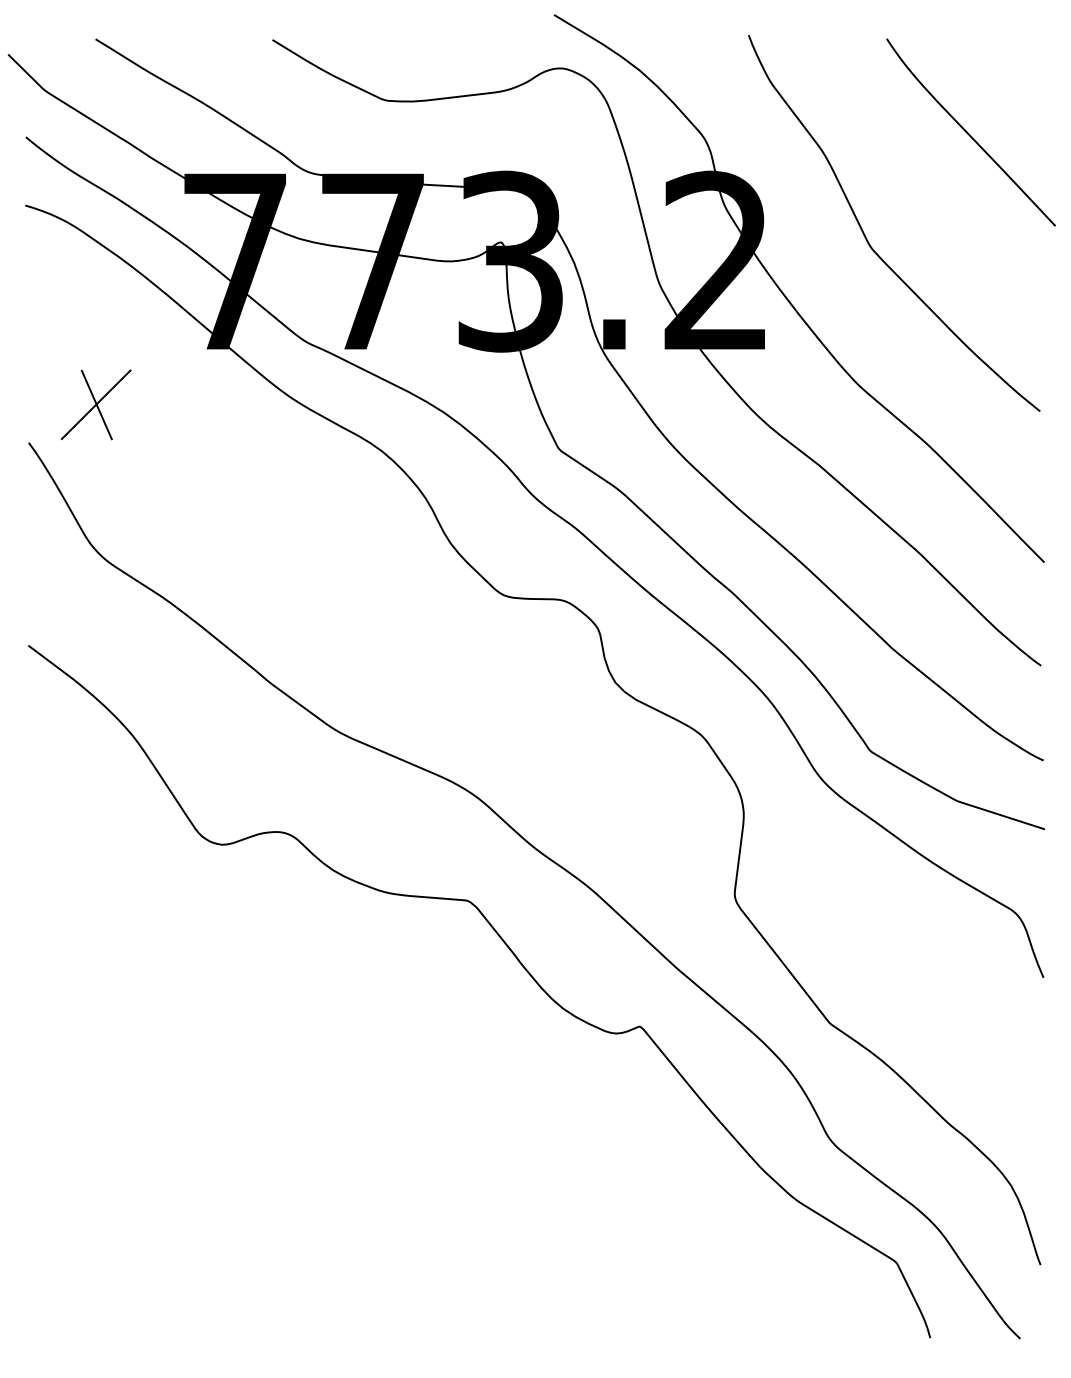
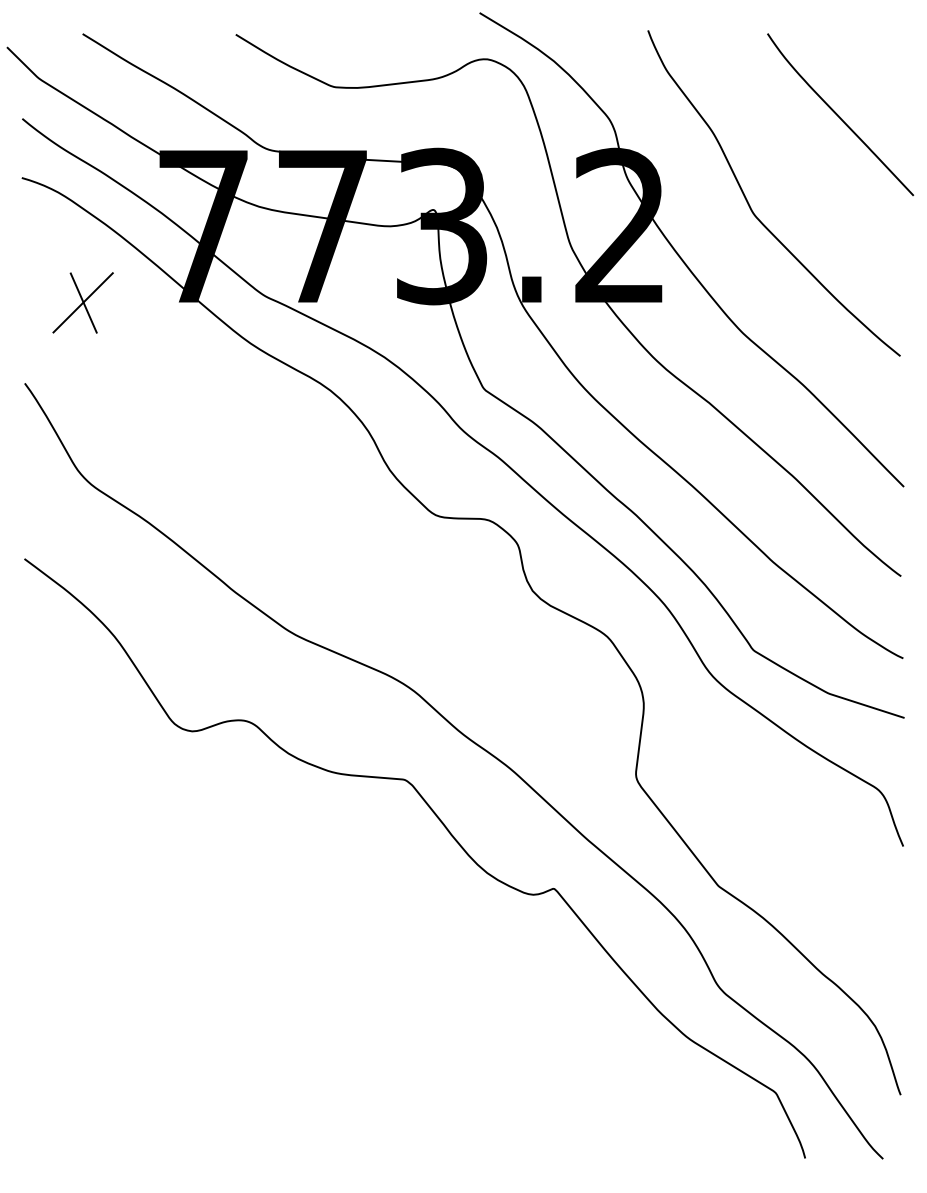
part: (96, 404) -> (83, 302), moved

